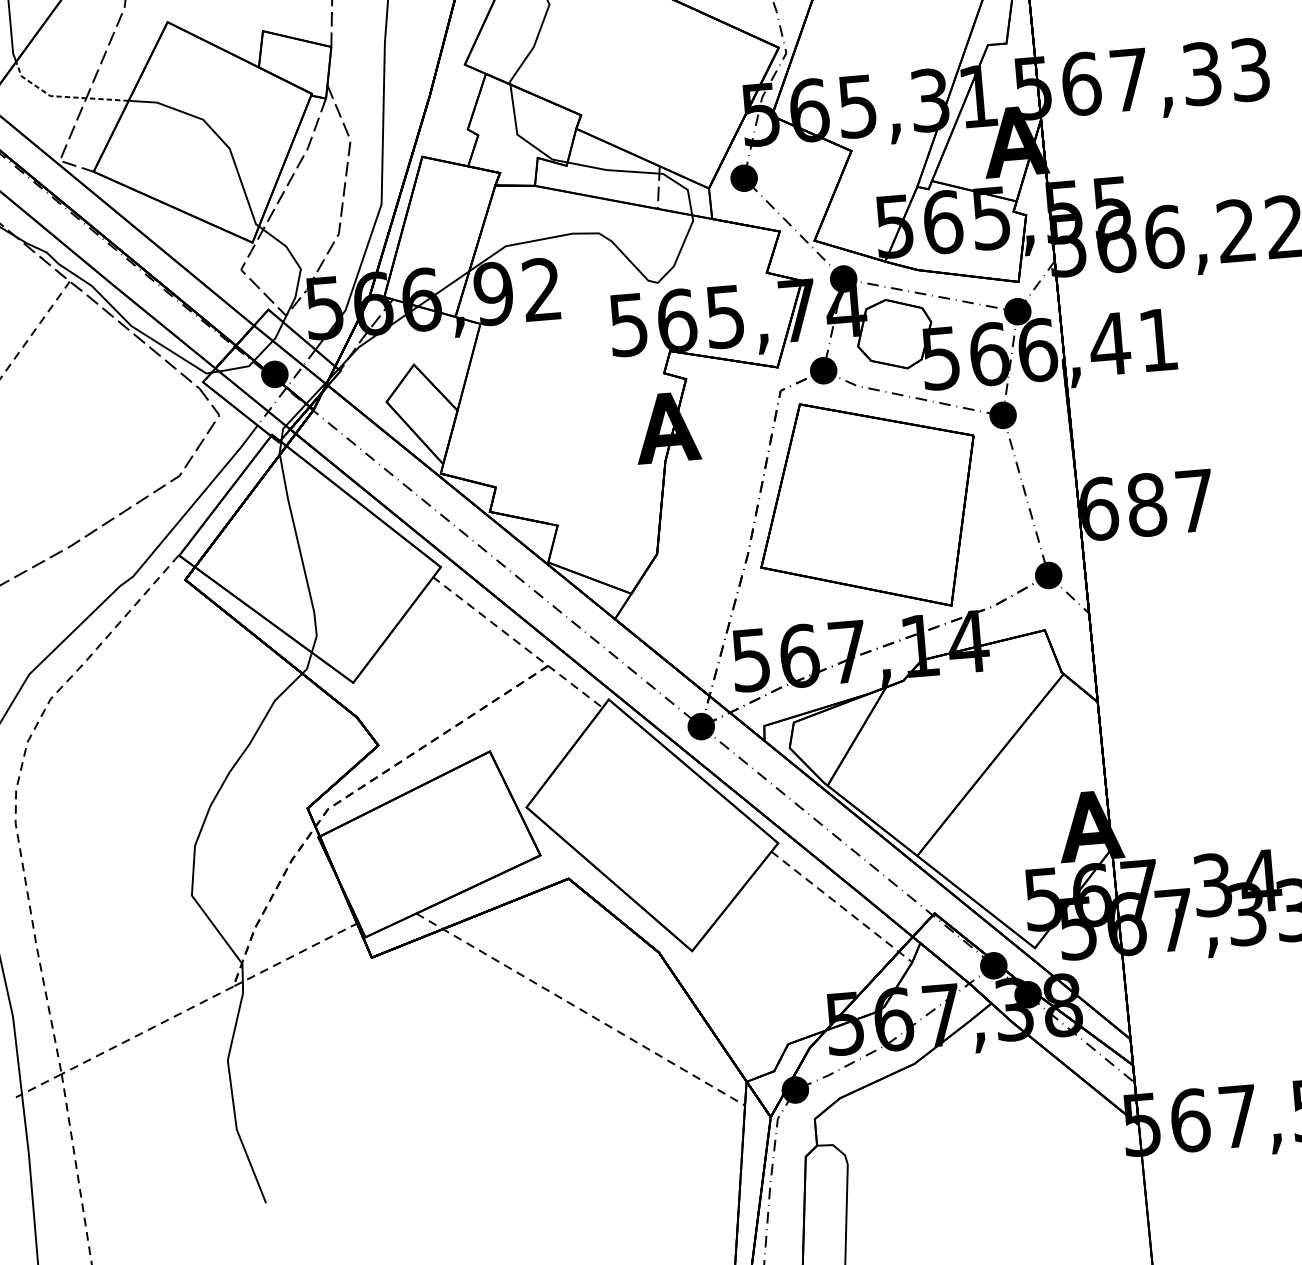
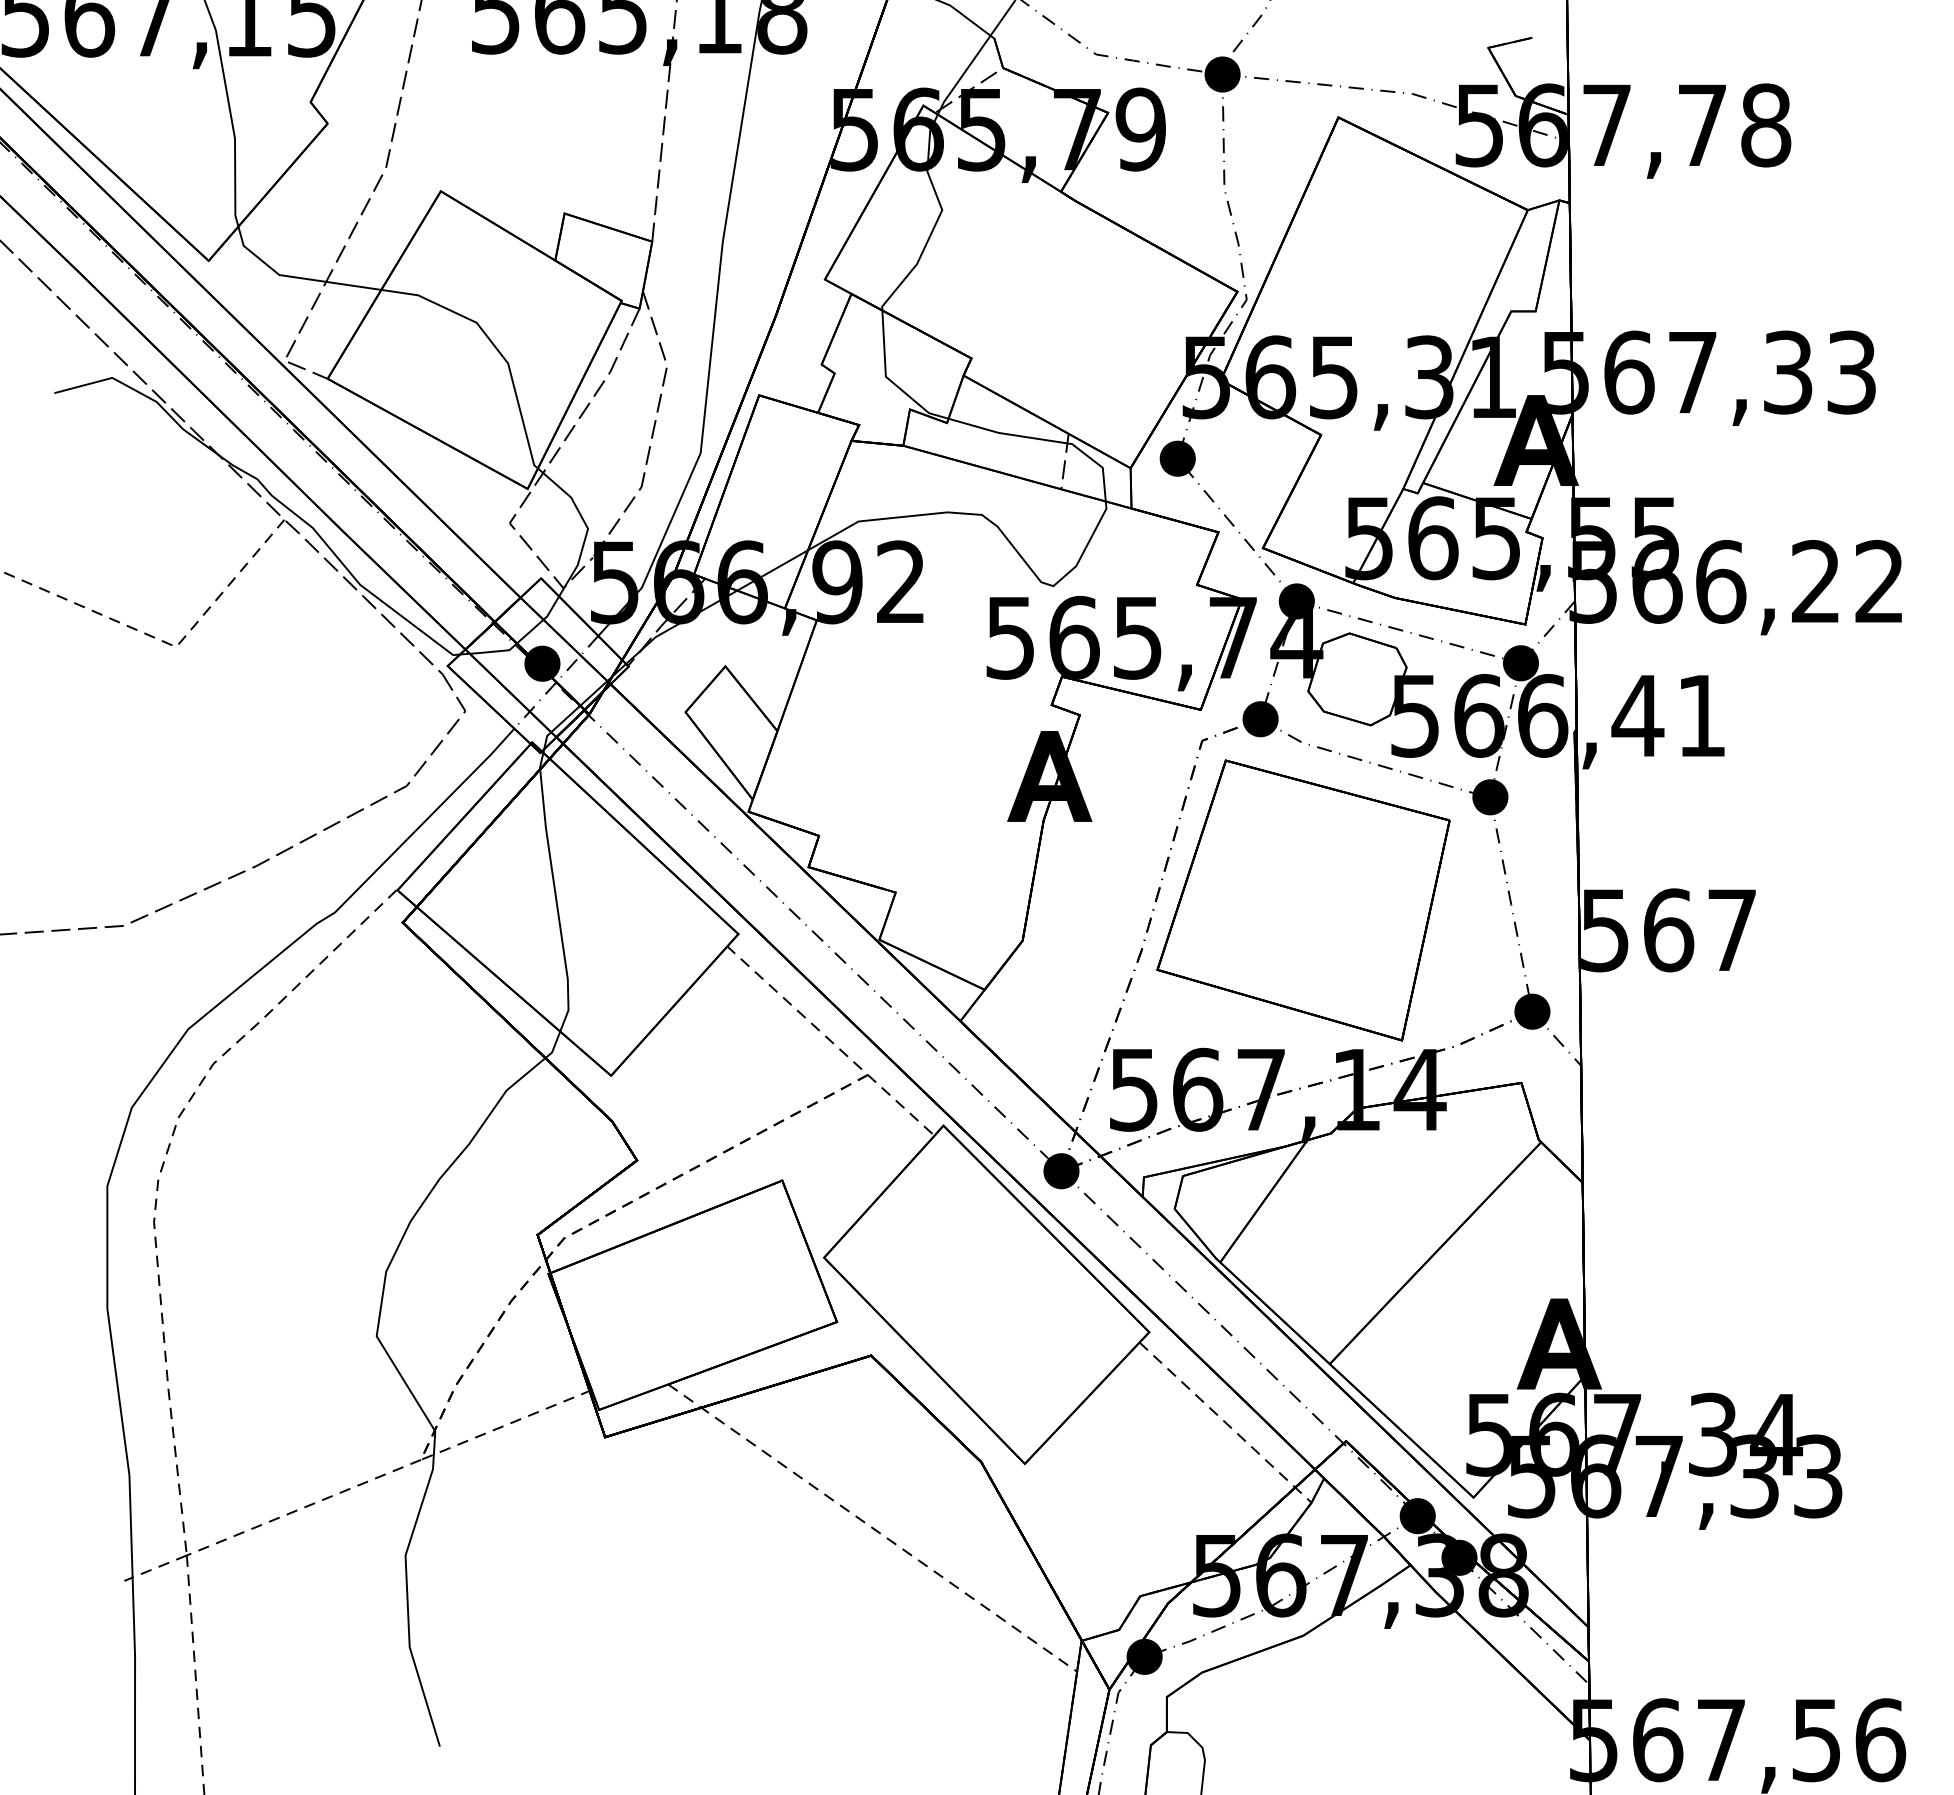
line: (63, 96) -> (296, 277), dashed -> solid
text: (1123, 507) -> (1637, 930), 687 -> 567

